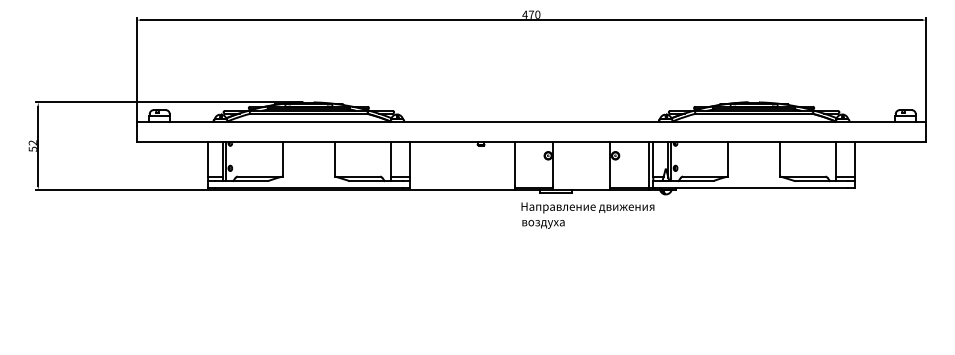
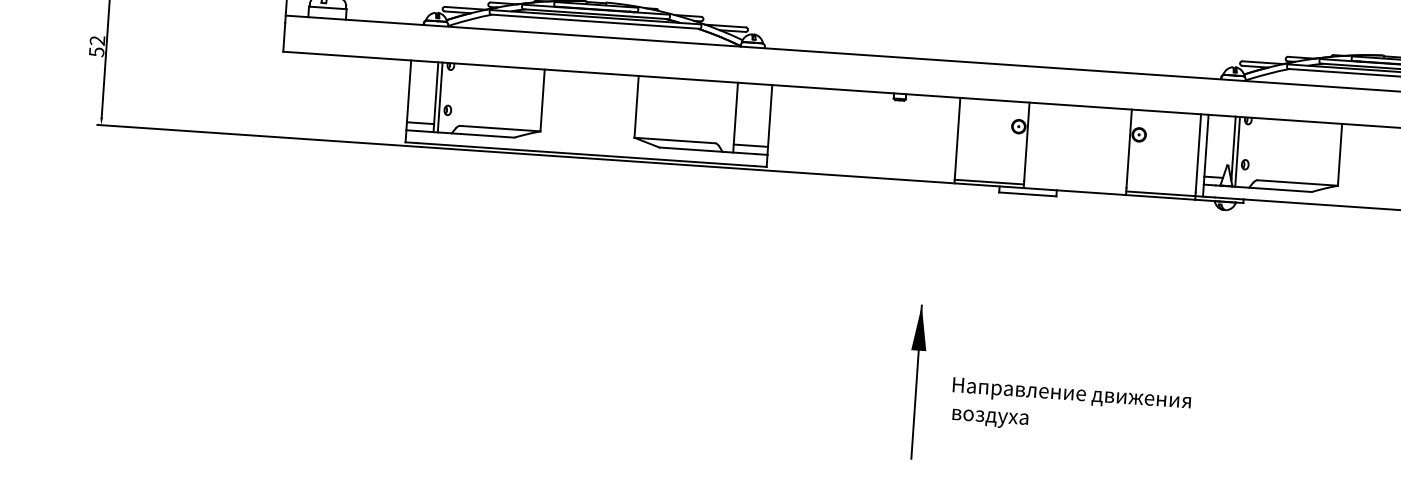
text: (587, 215) -> (1070, 408), moved
part: (501, 301) -> (917, 381), added

